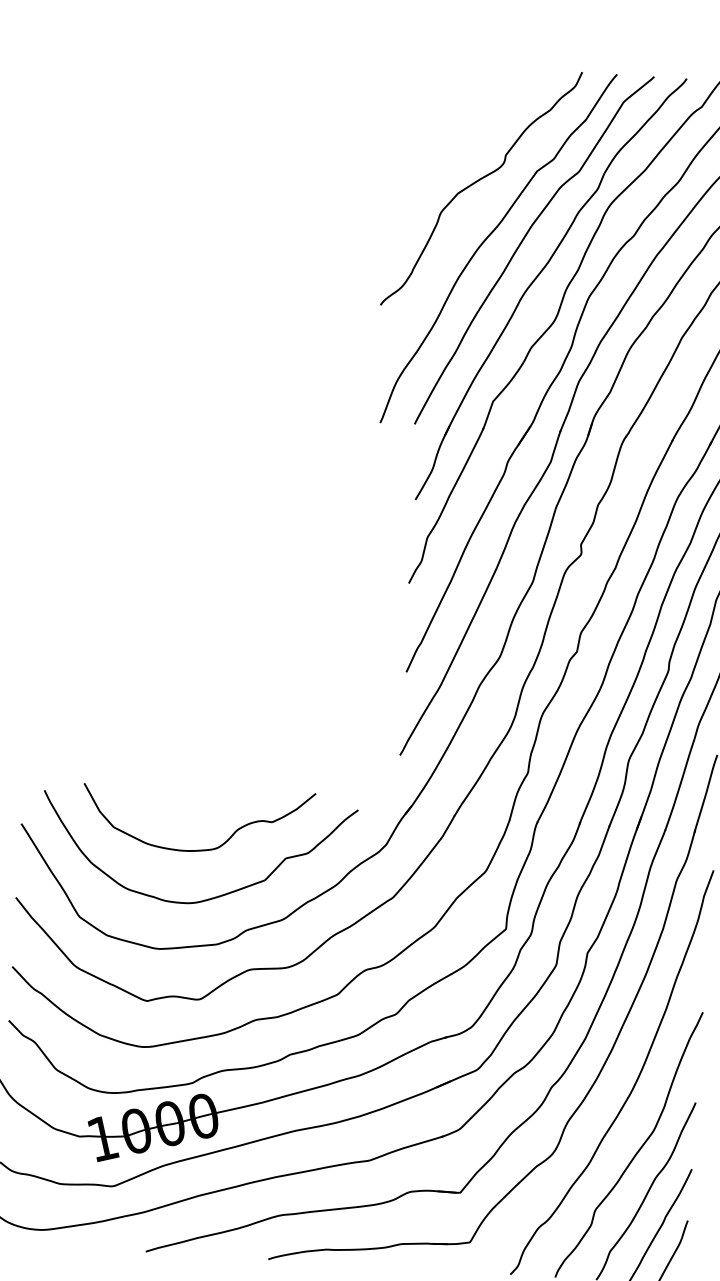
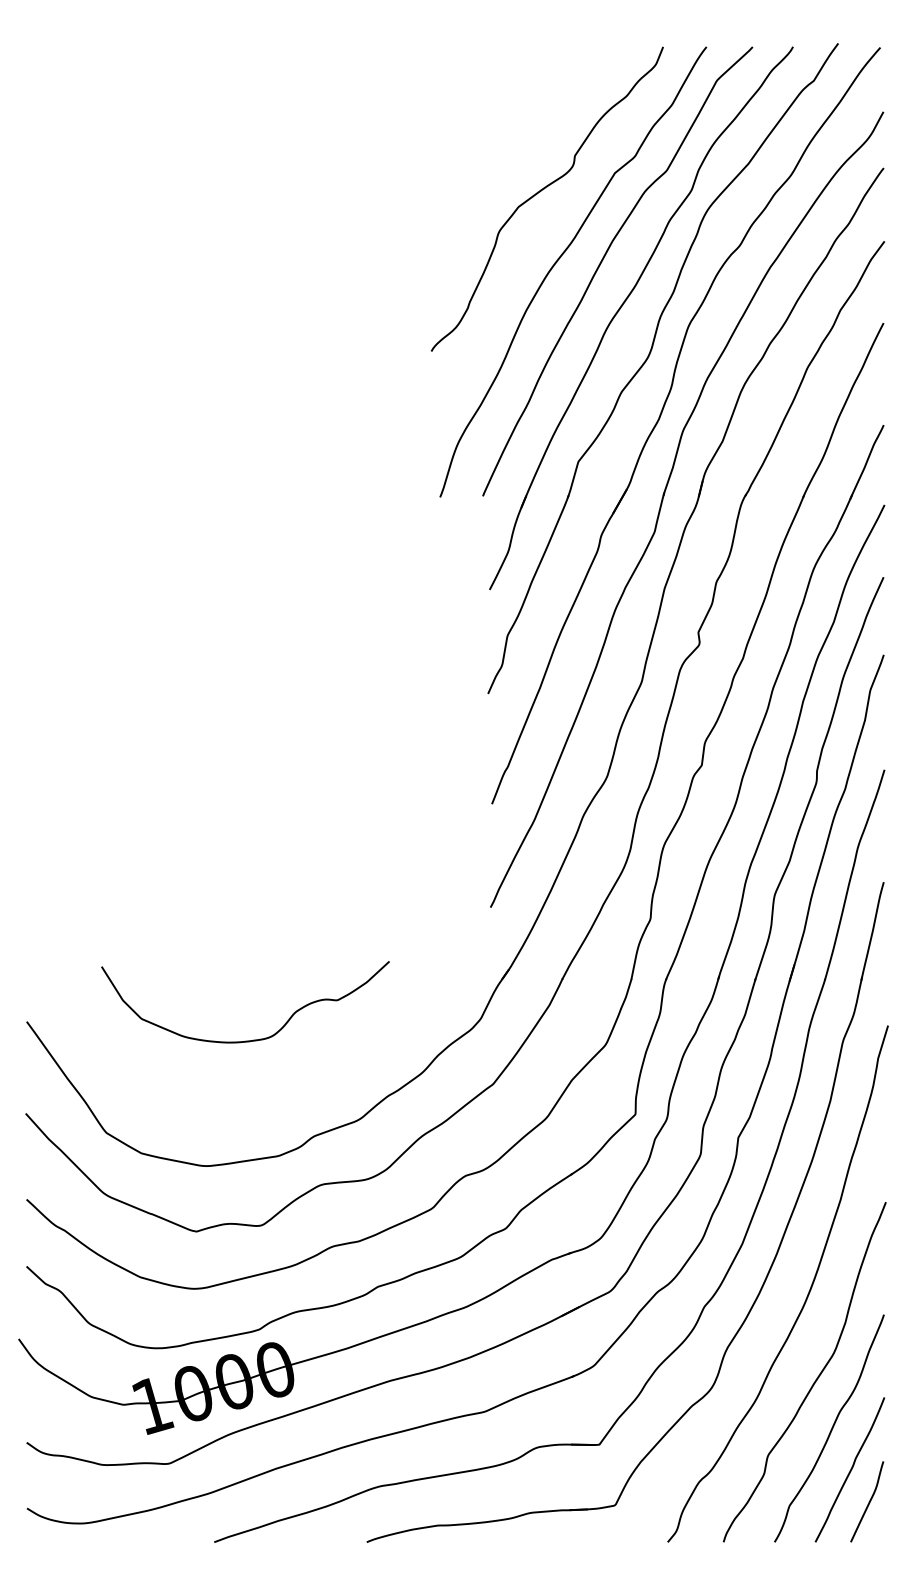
curve: (211, 897) -> (268, 1098), removed

